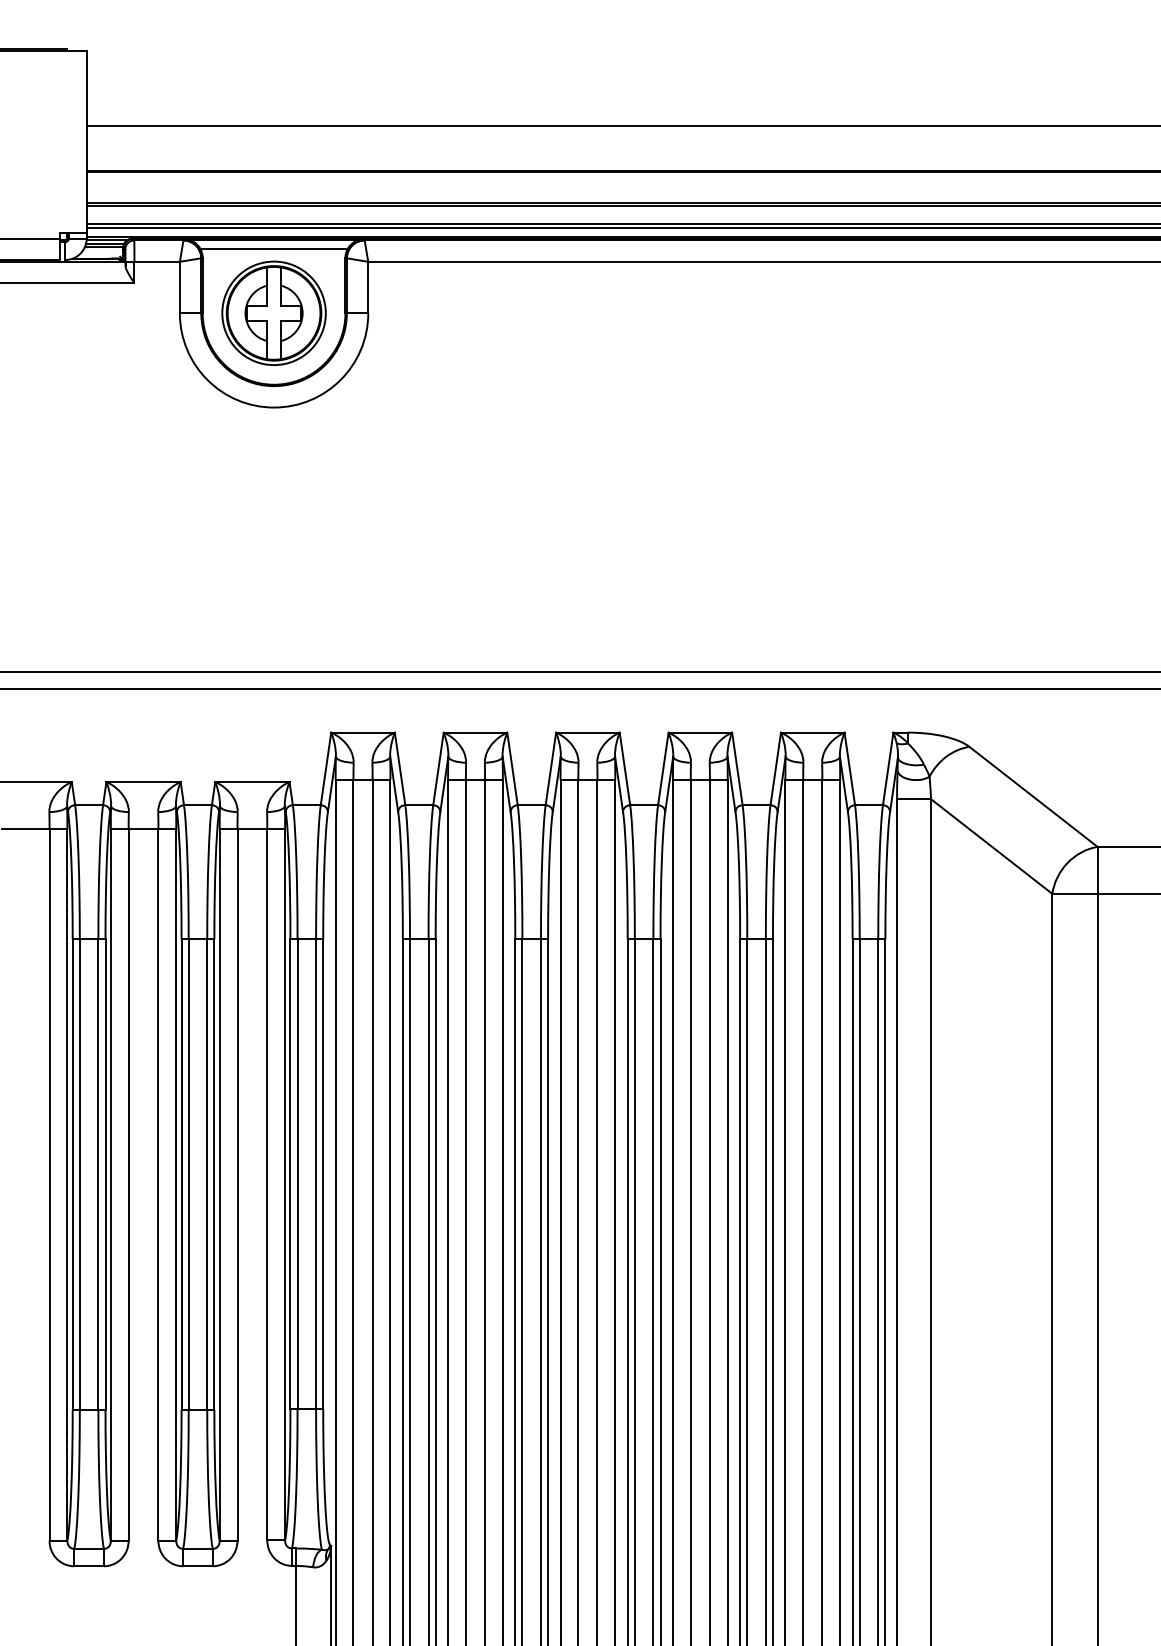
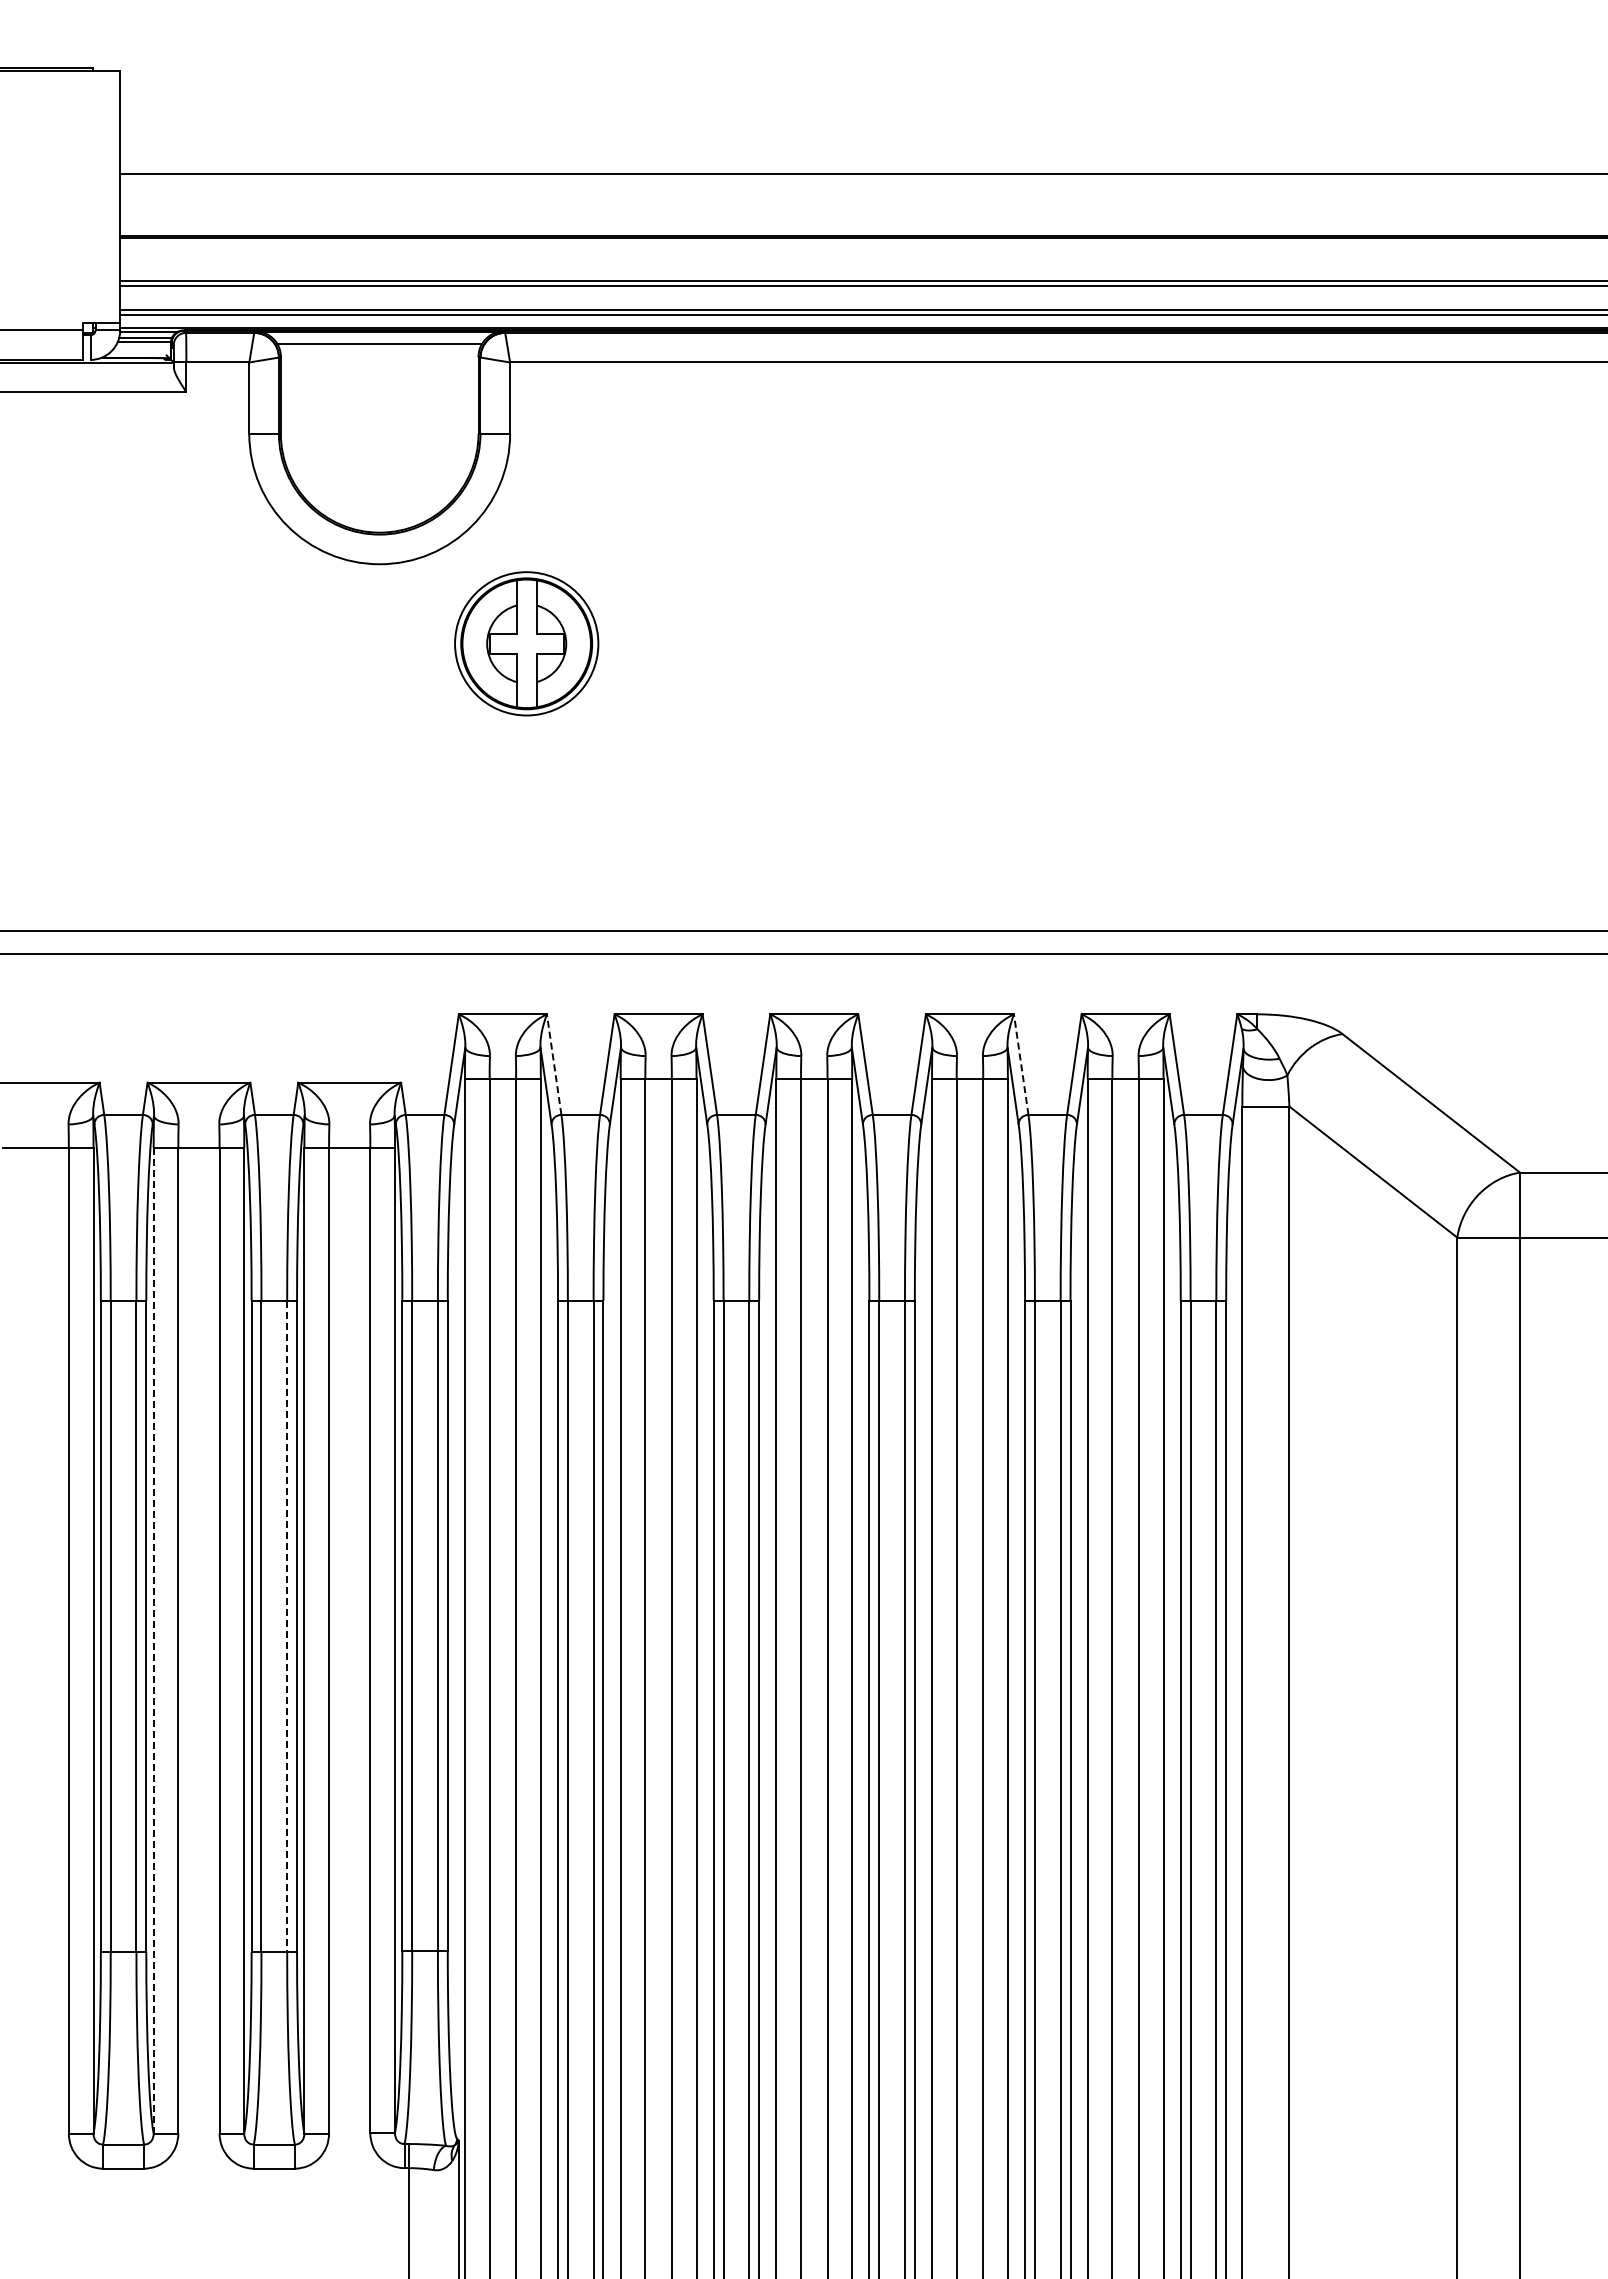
part: (273, 313) -> (526, 643), moved
line: (400, 768) -> (554, 1064), solid -> dashed
line: (737, 768) -> (1021, 1064), solid -> dashed
line: (207, 1174) -> (287, 1626), solid -> dashed
line: (110, 1184) -> (153, 1640), solid -> dashed

